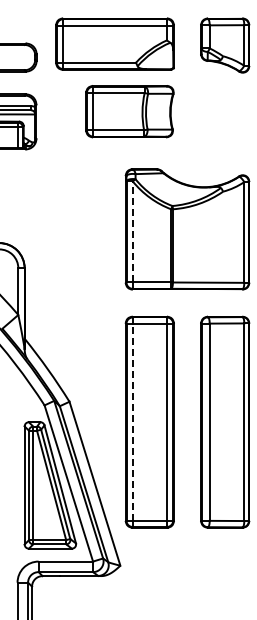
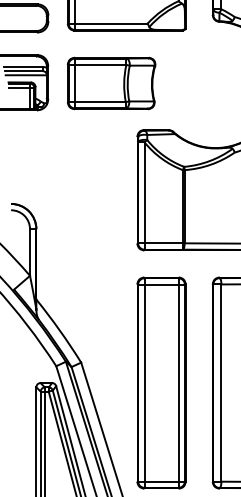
part: (129, 111) -> (111, 83), moved
line: (132, 231) -> (144, 192), dashed -> solid
line: (132, 421) -> (144, 382), dashed -> solid

